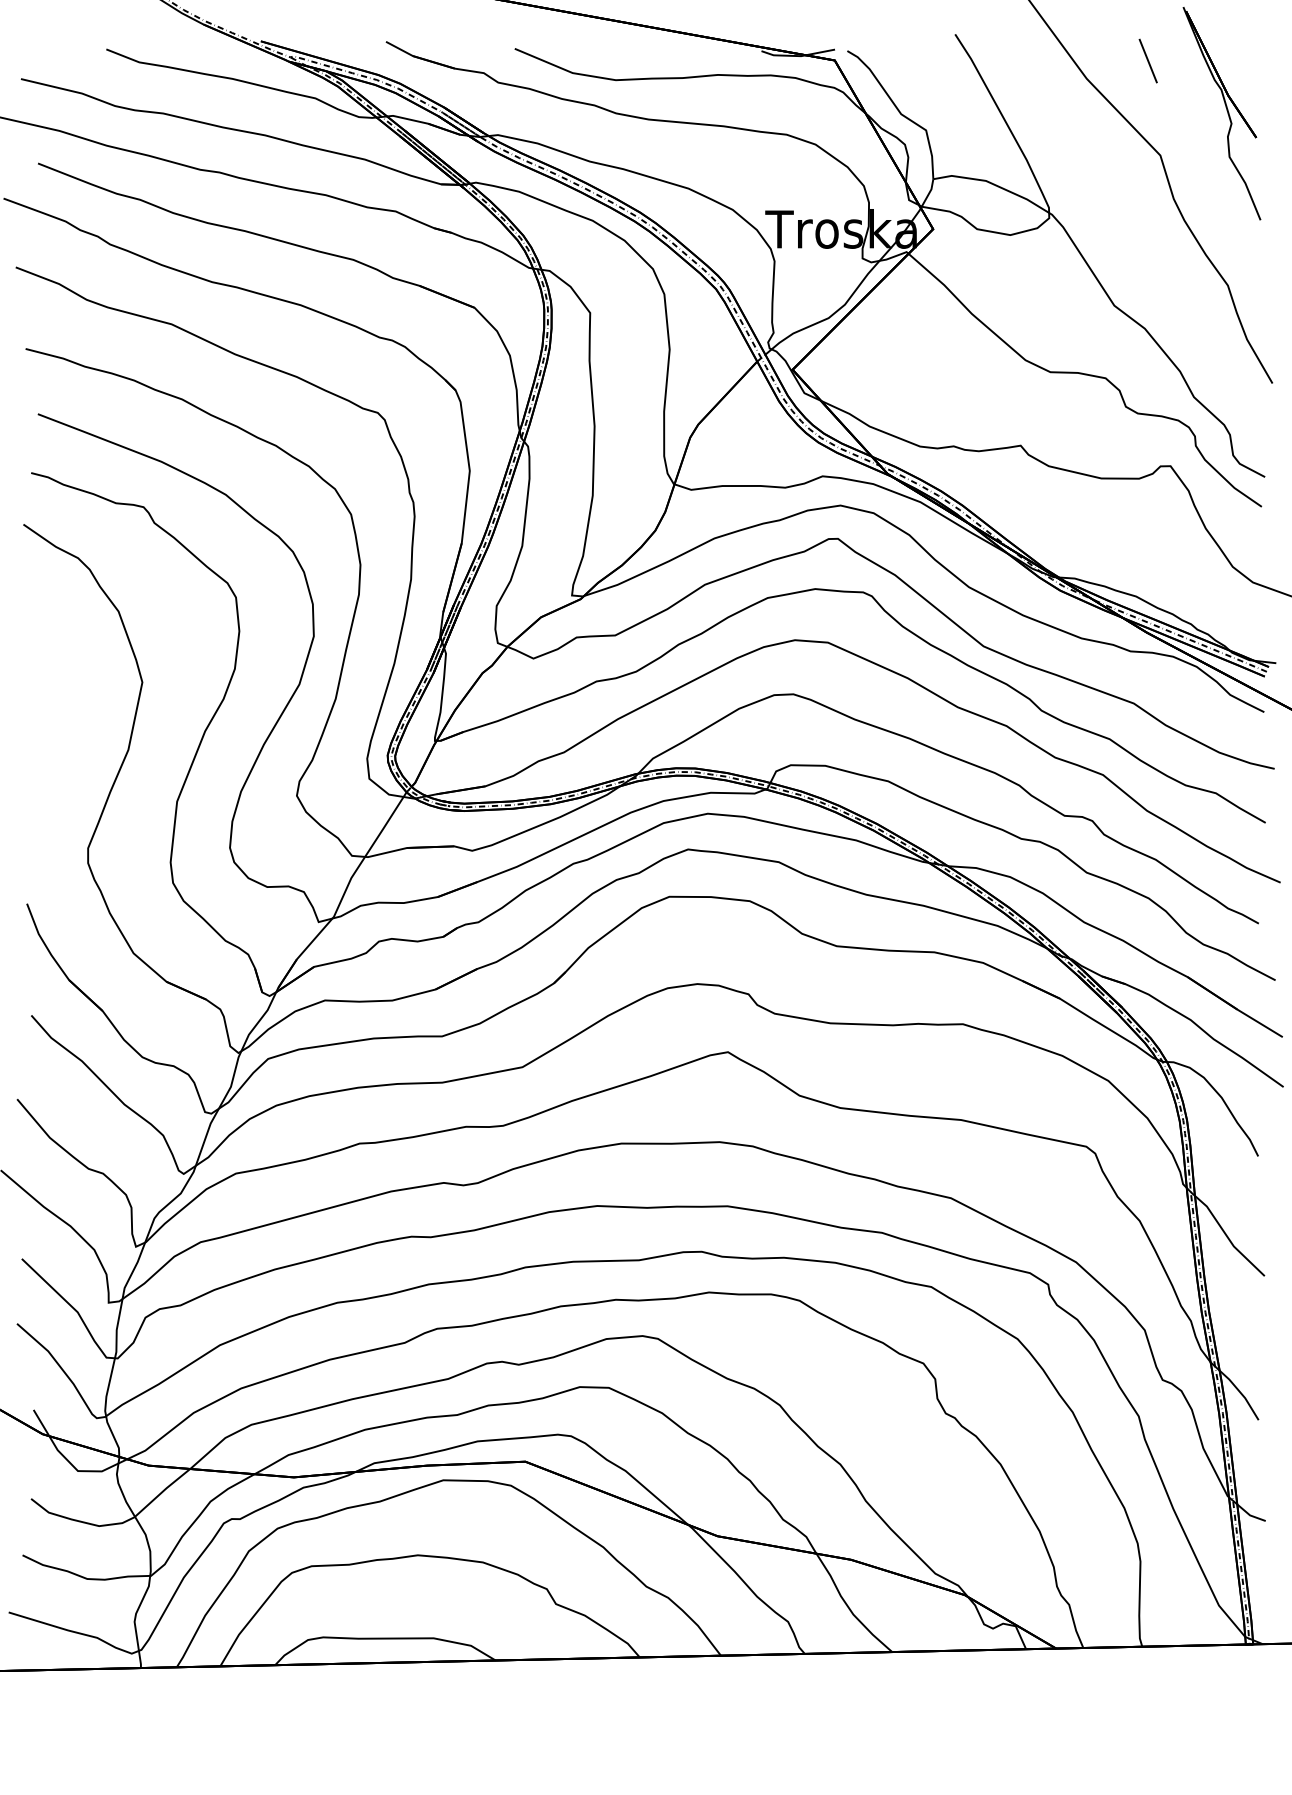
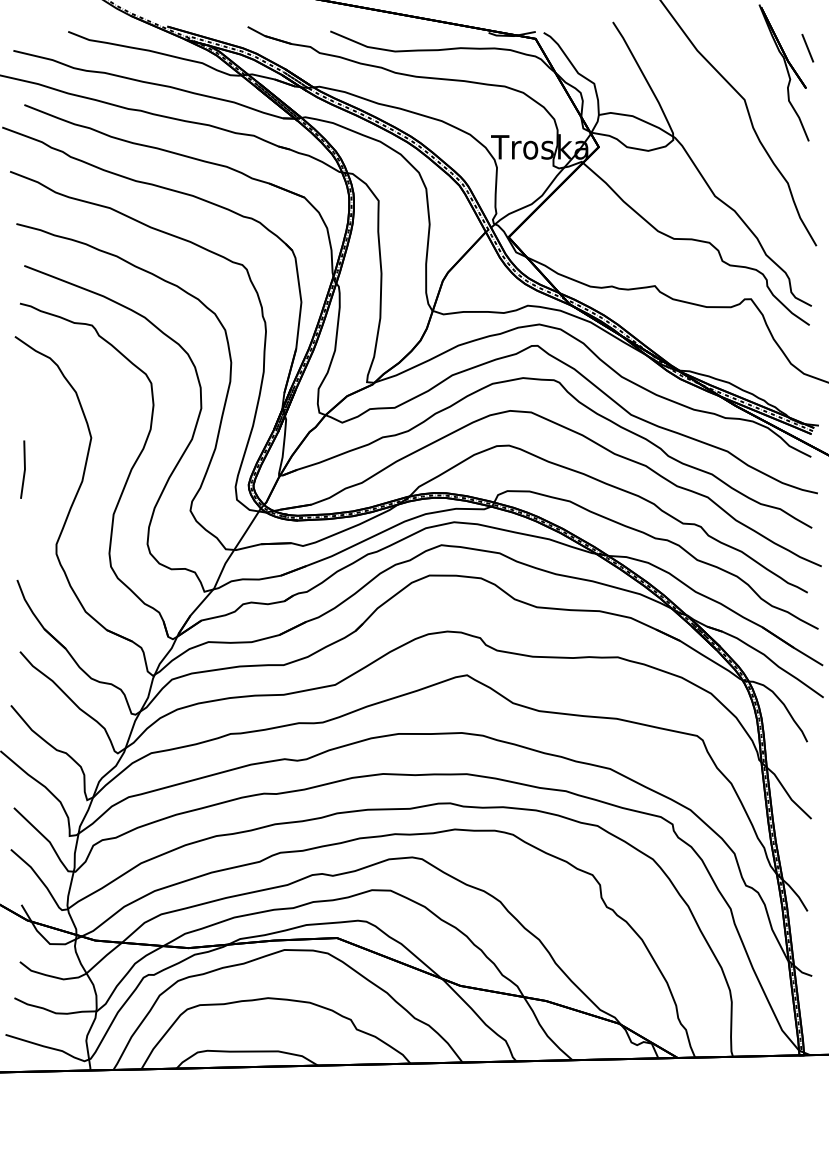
line: (1147, 59) -> (807, 47), moved
line: (38, 731) -> (24, 469), added

